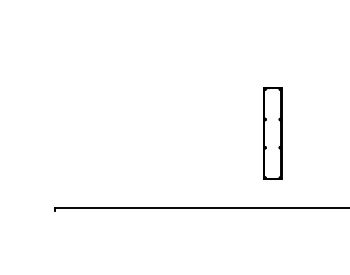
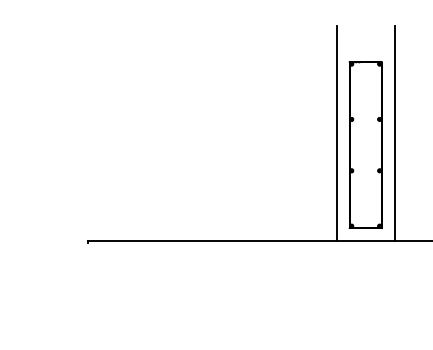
line: (249, 124) -> (336, 133), added
line: (295, 124) -> (394, 133), added
part: (272, 133) -> (365, 144), size x1.43

